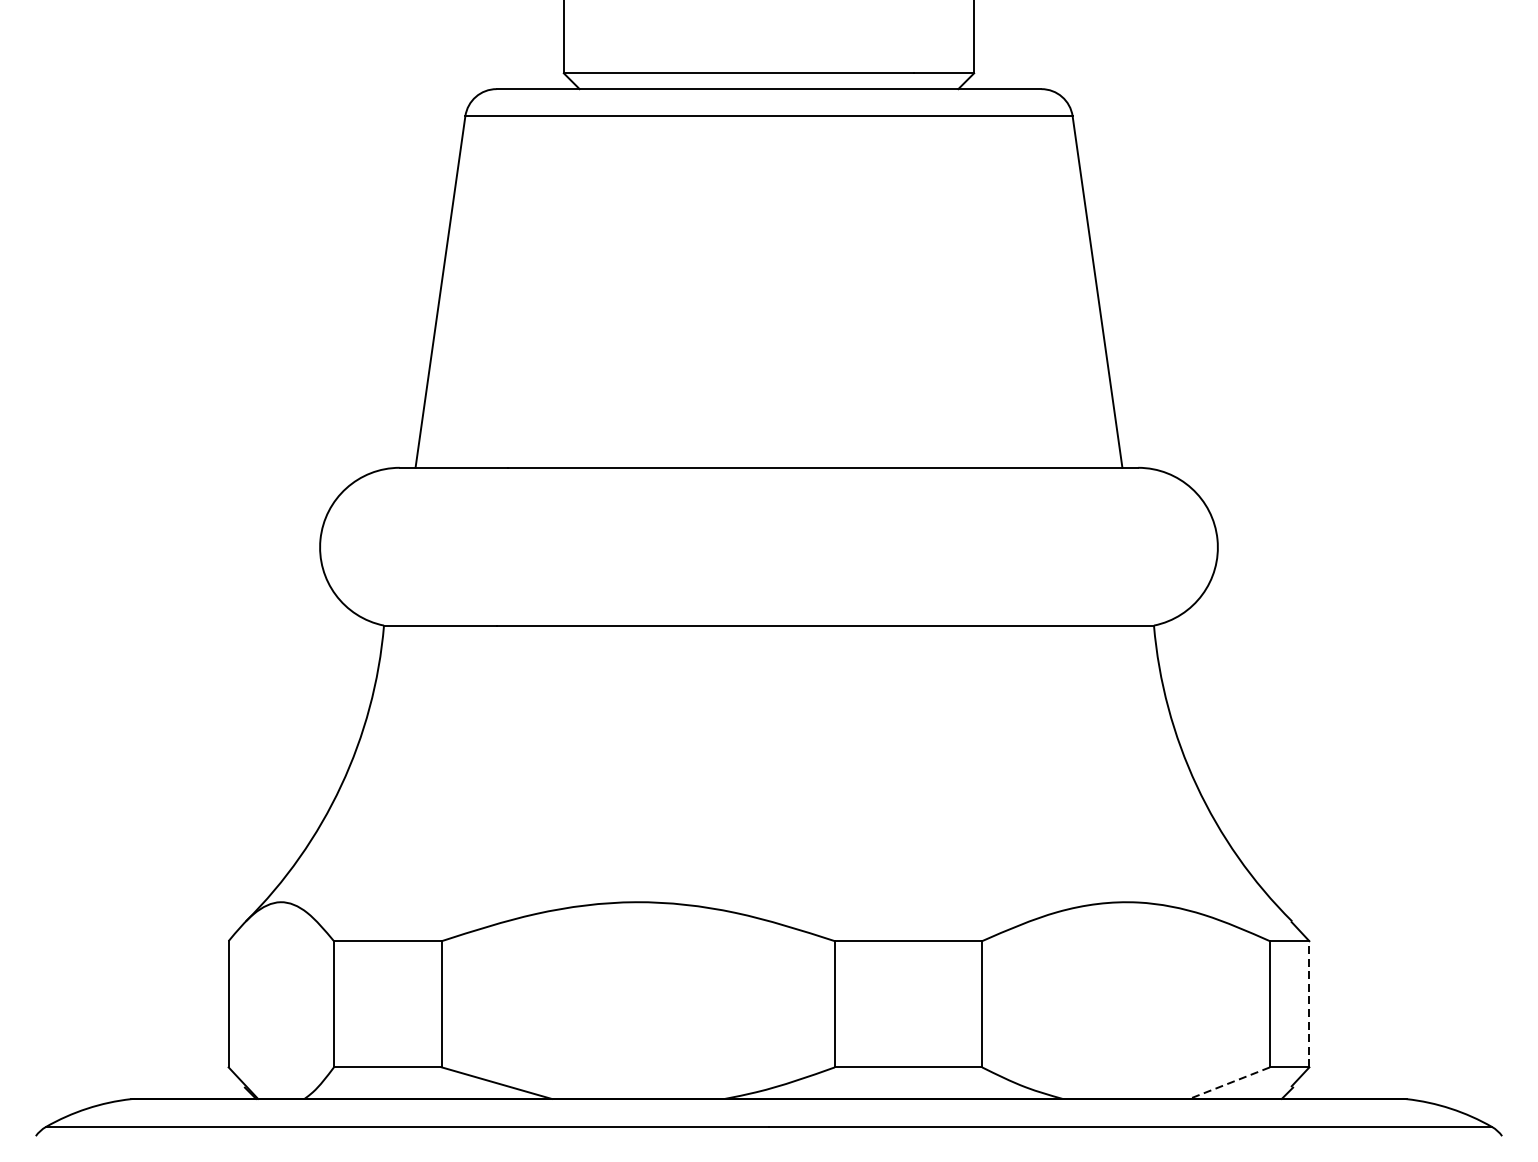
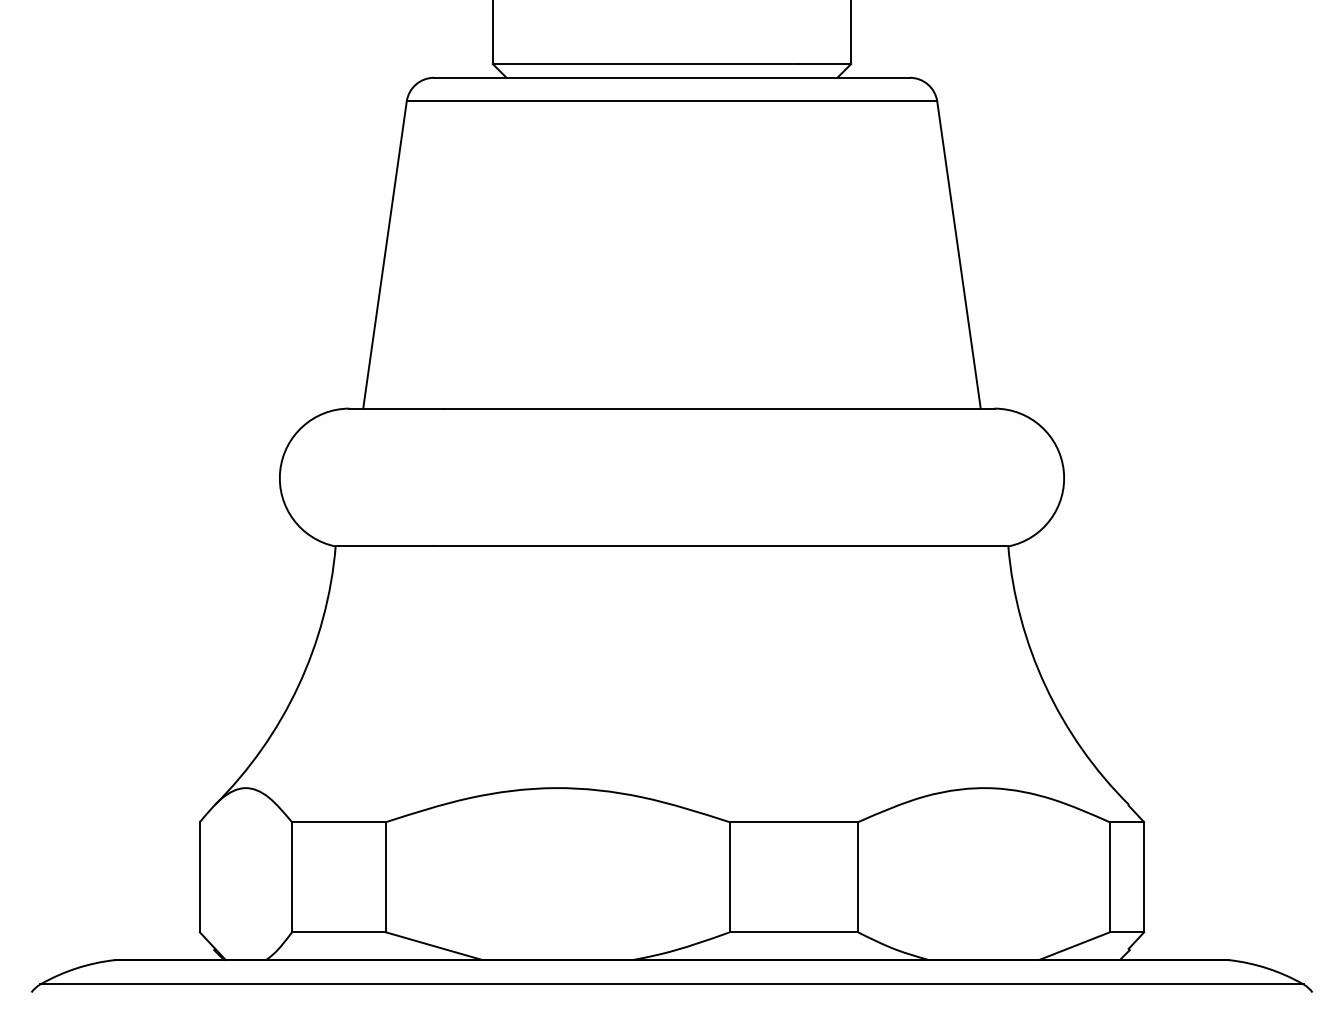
line: (1309, 1003) -> (1144, 876), dashed -> solid
line: (1229, 1083) -> (1074, 946), dashed -> solid

